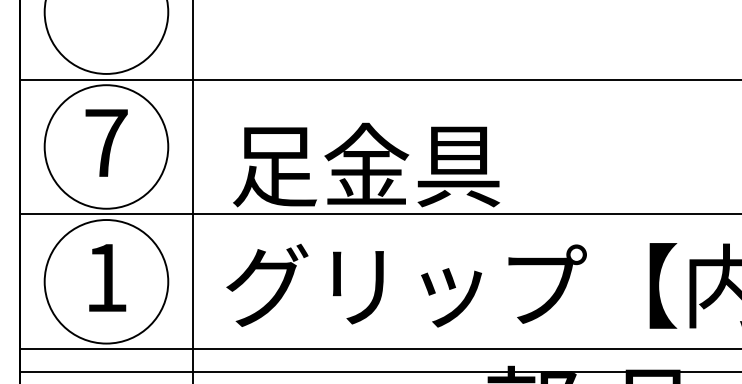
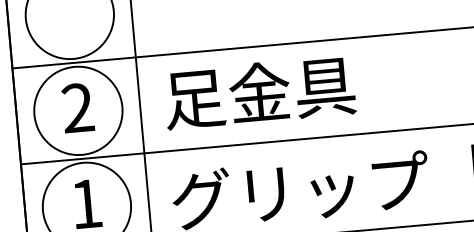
text: (106, 142) -> (78, 107), 7 -> 2
text: (366, 164) -> (259, 92), moved

